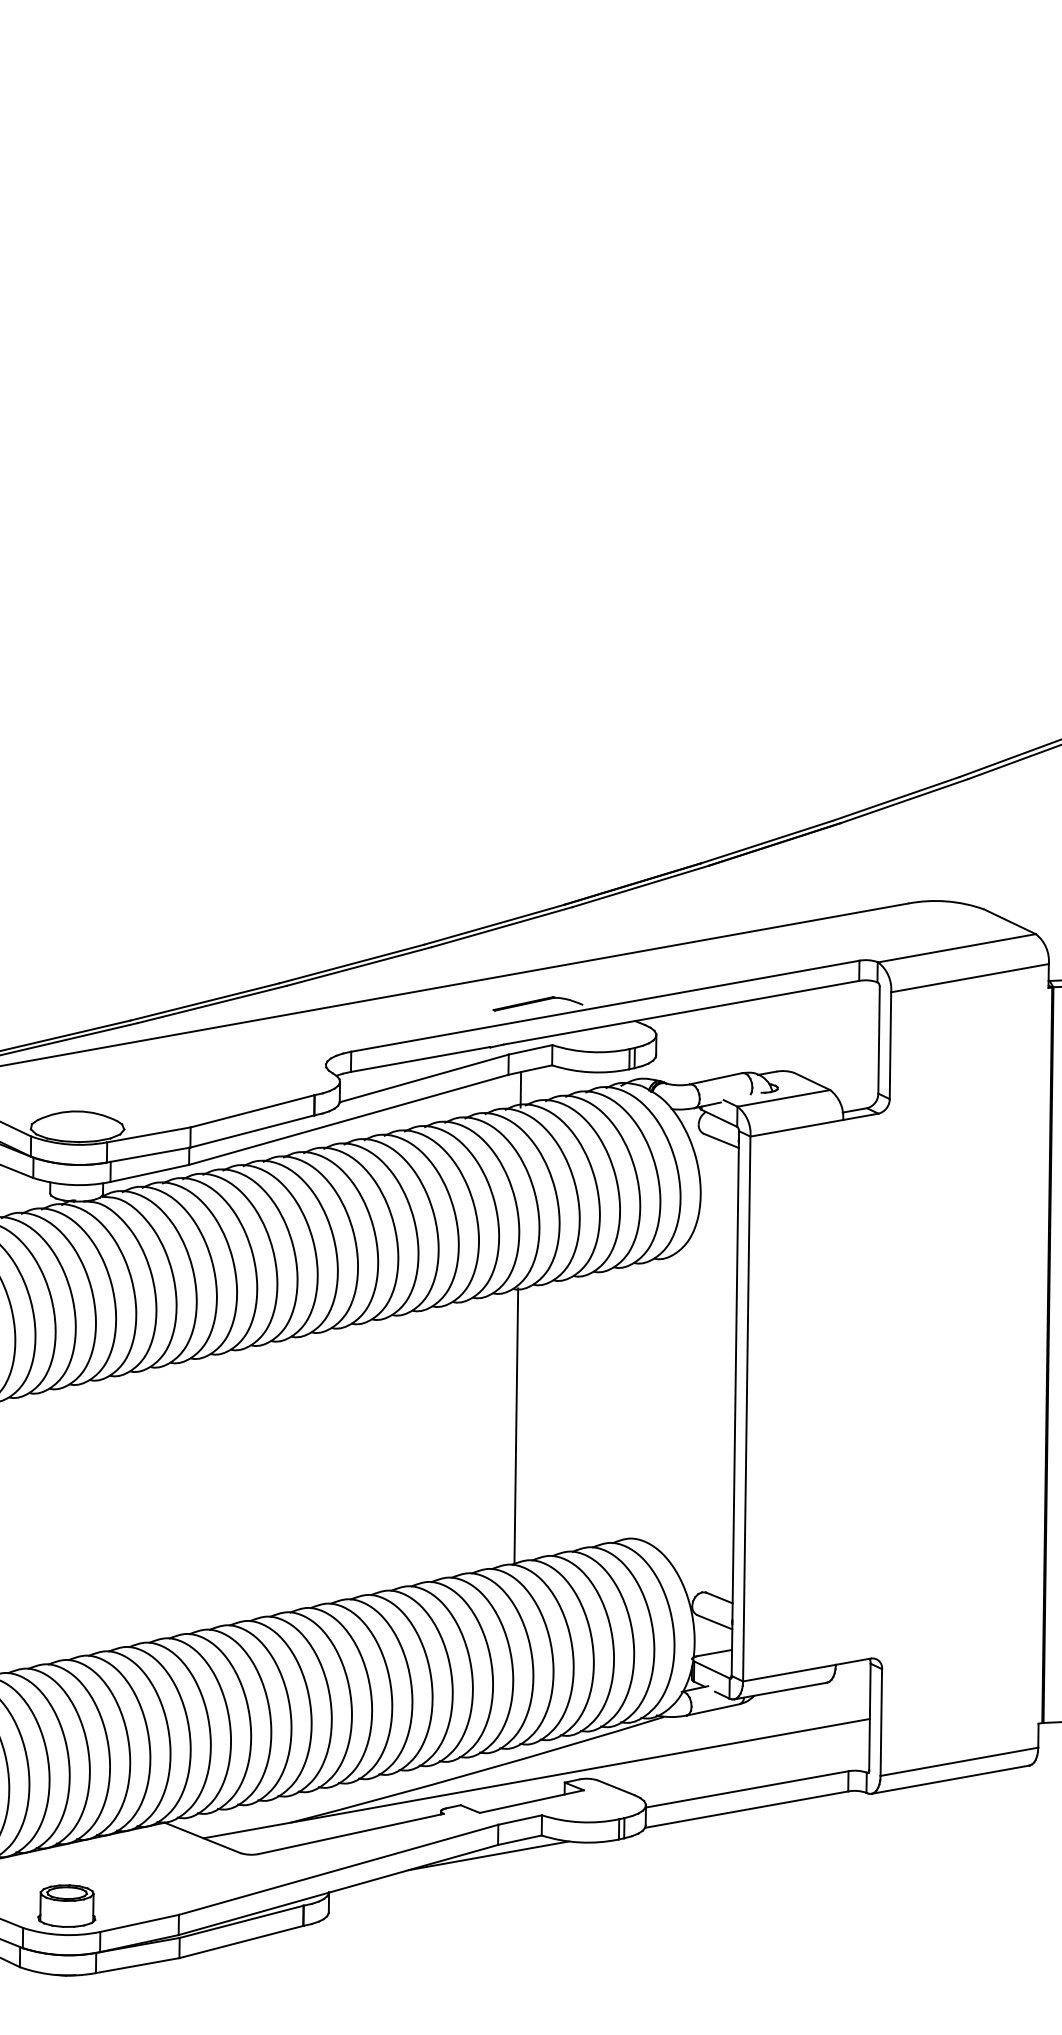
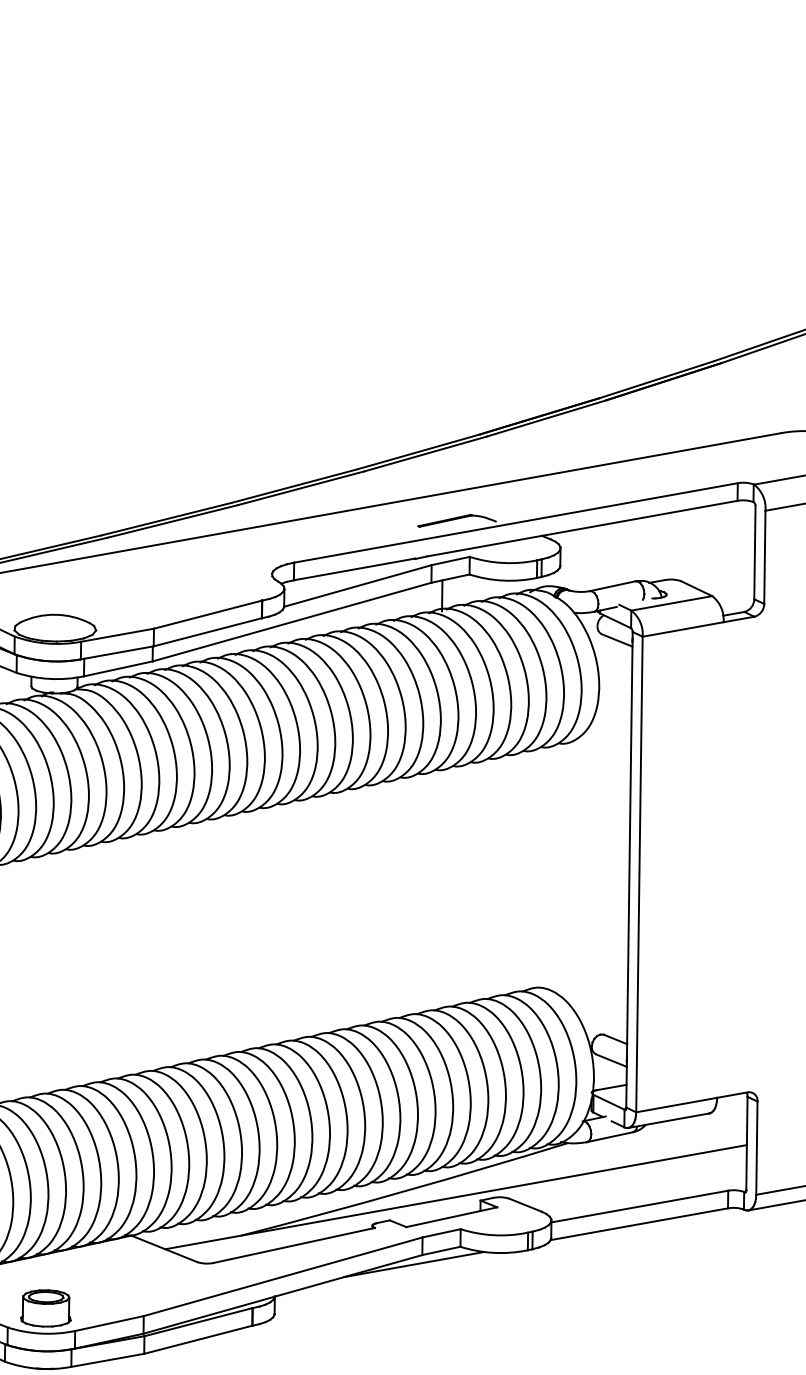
line: (516, 1426) -> (438, 889), removed

